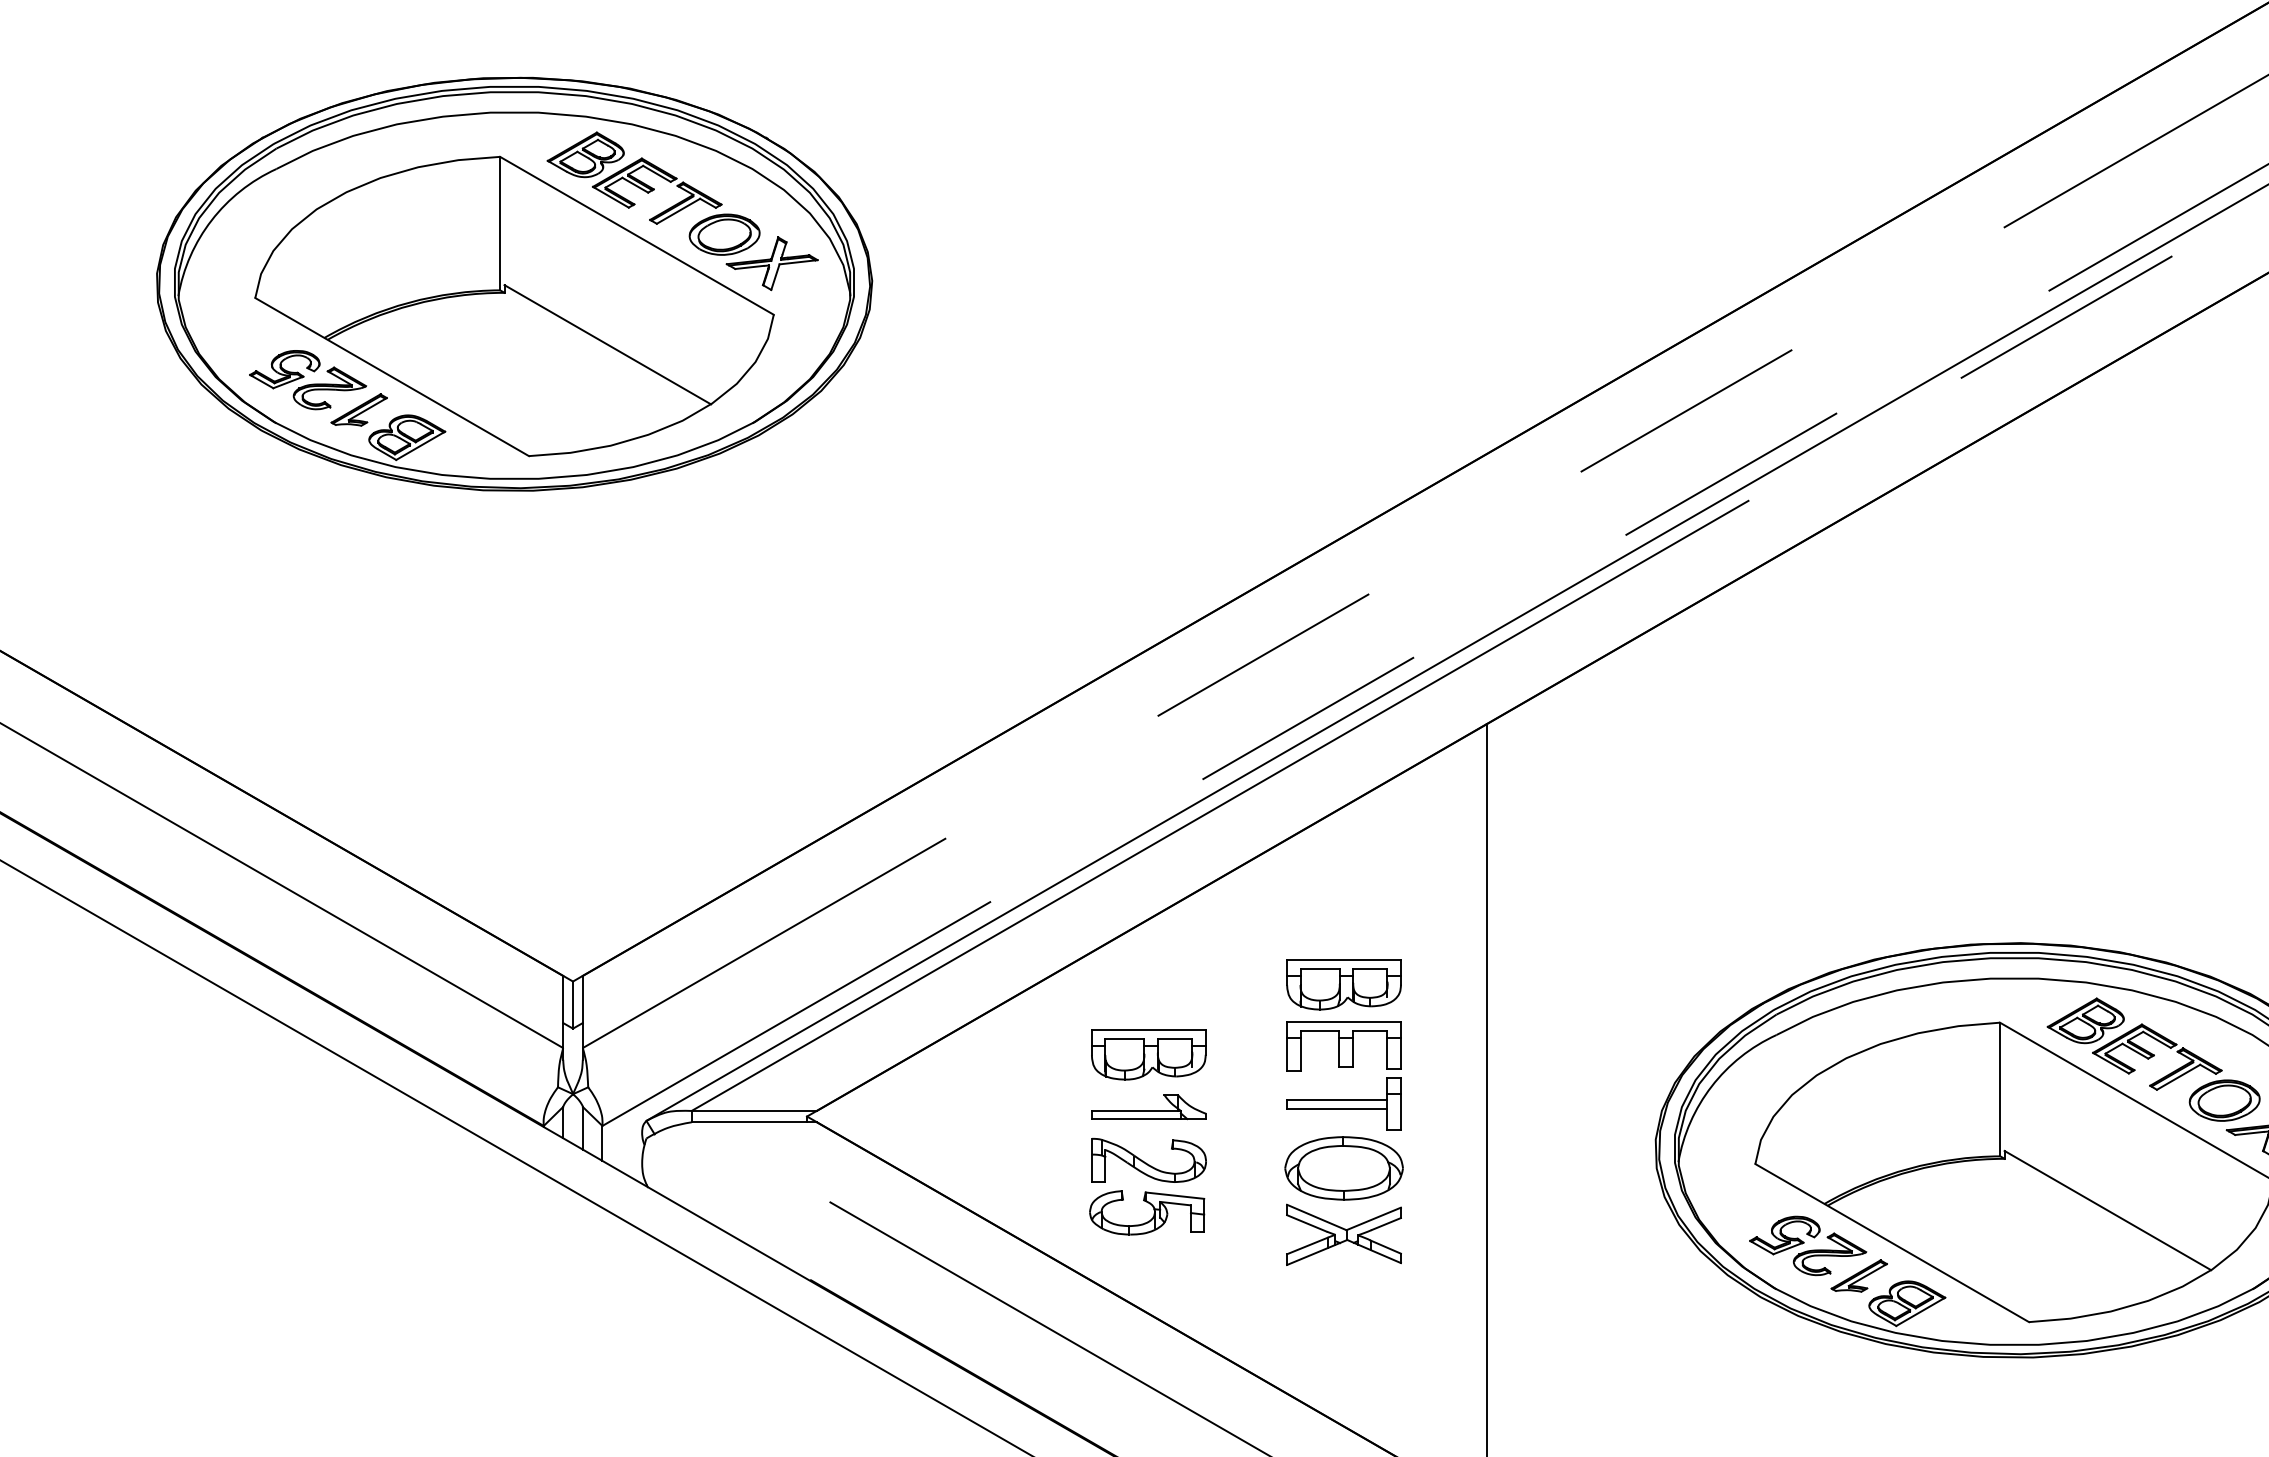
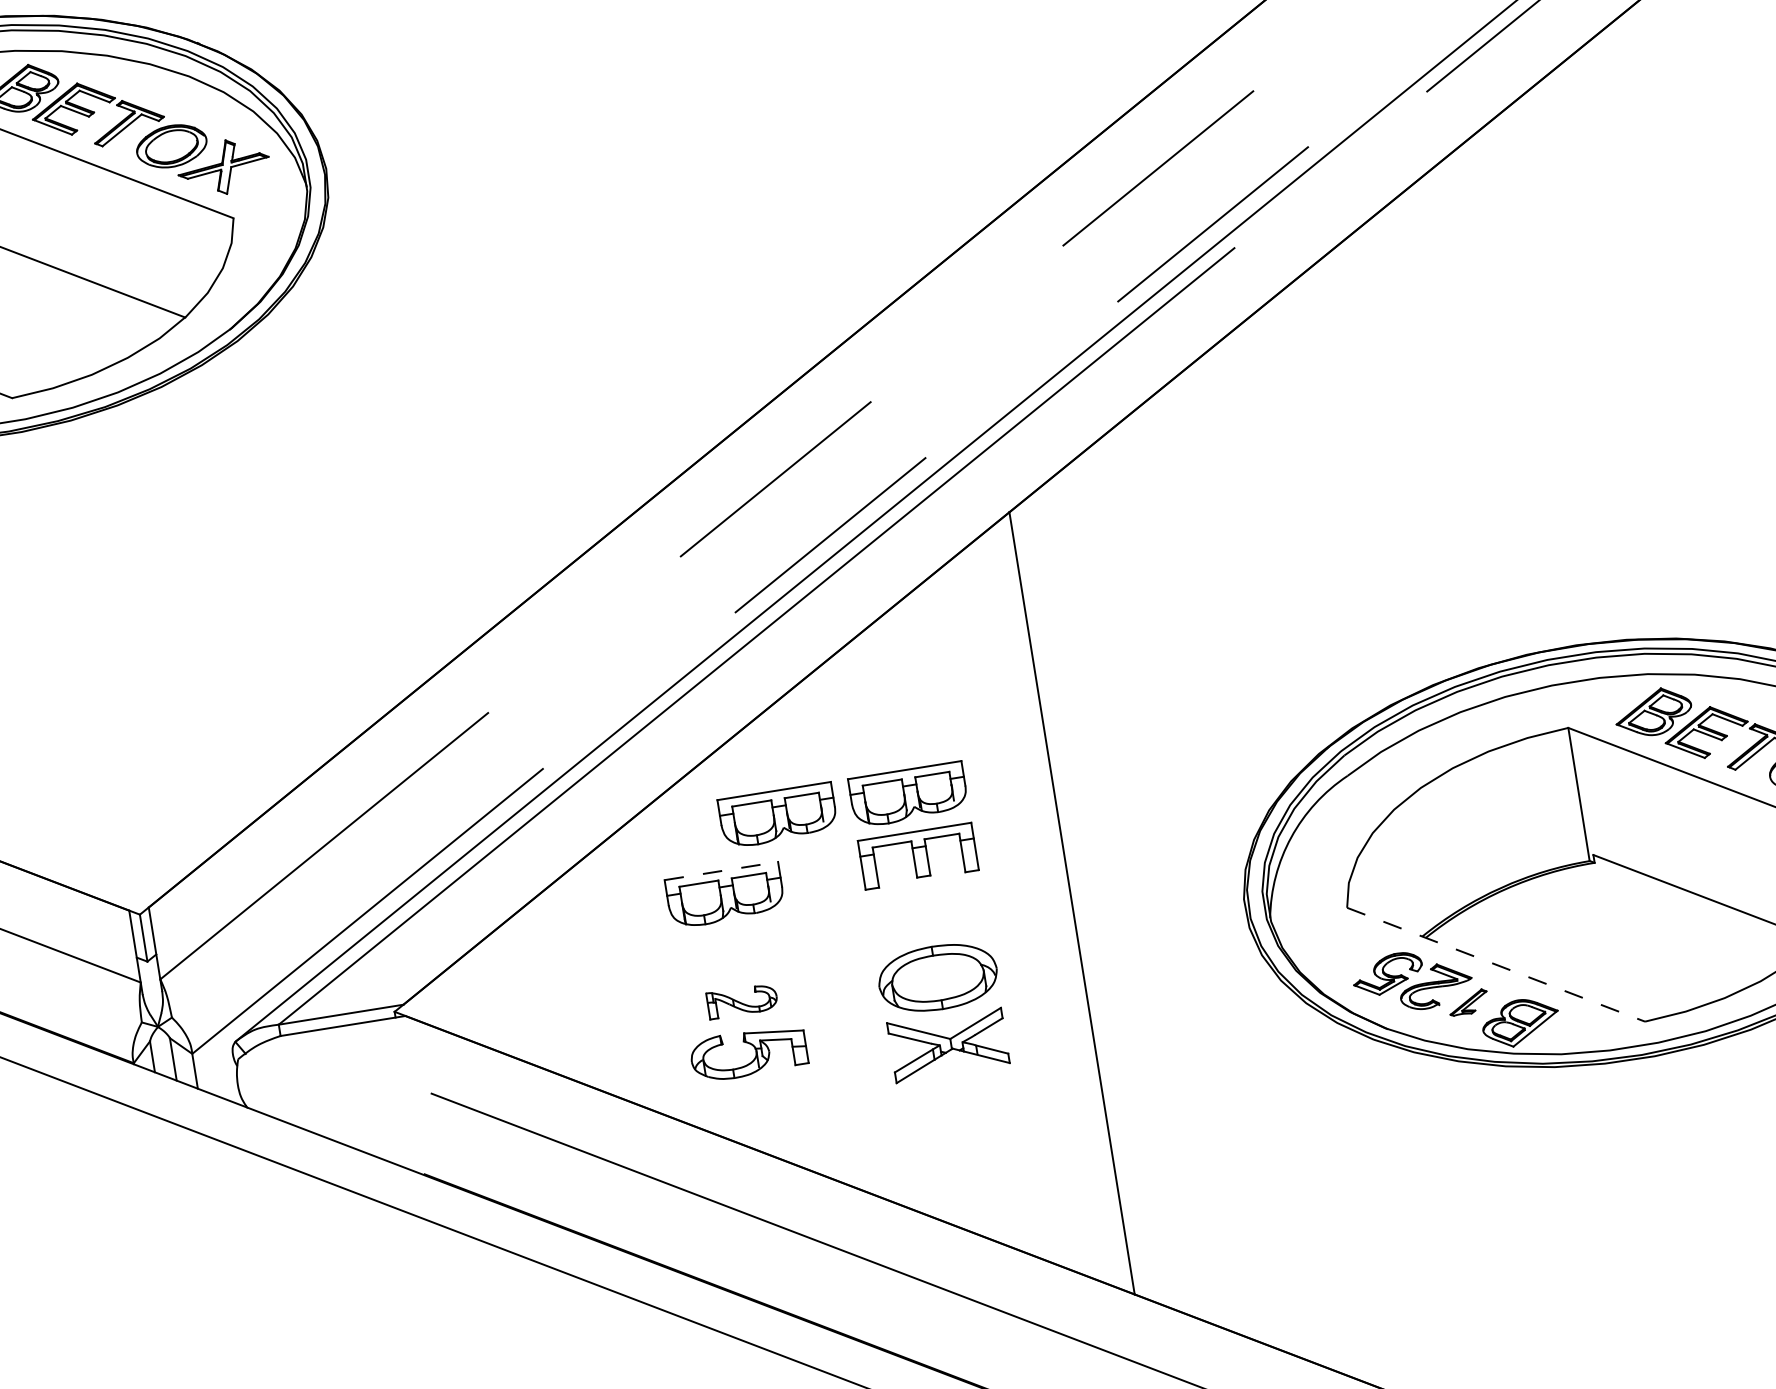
part: (1212, 984) -> (777, 815), added
line: (1148, 1029) -> (720, 870), solid -> dashed
part: (1343, 1103) -> (927, 913), removed
part: (1148, 1107) -> (733, 948), removed
part: (1148, 1160) -> (741, 1001), size x0.6
line: (1892, 1243) -> (1496, 965), solid -> dashed
part: (1858, 1275) -> (1467, 1002), size x0.7

